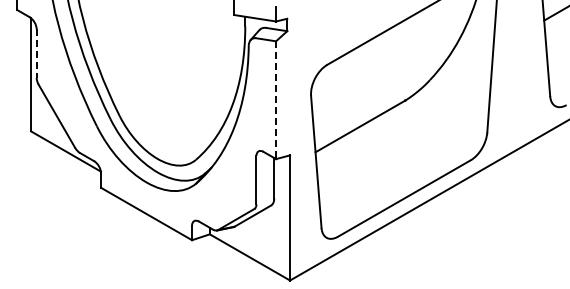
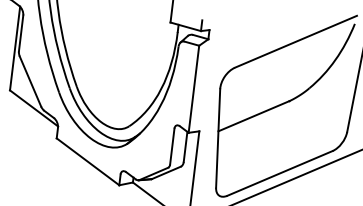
line: (36, 54) -> (20, 34), dashed -> solid
line: (276, 100) -> (194, 89), dashed -> solid

